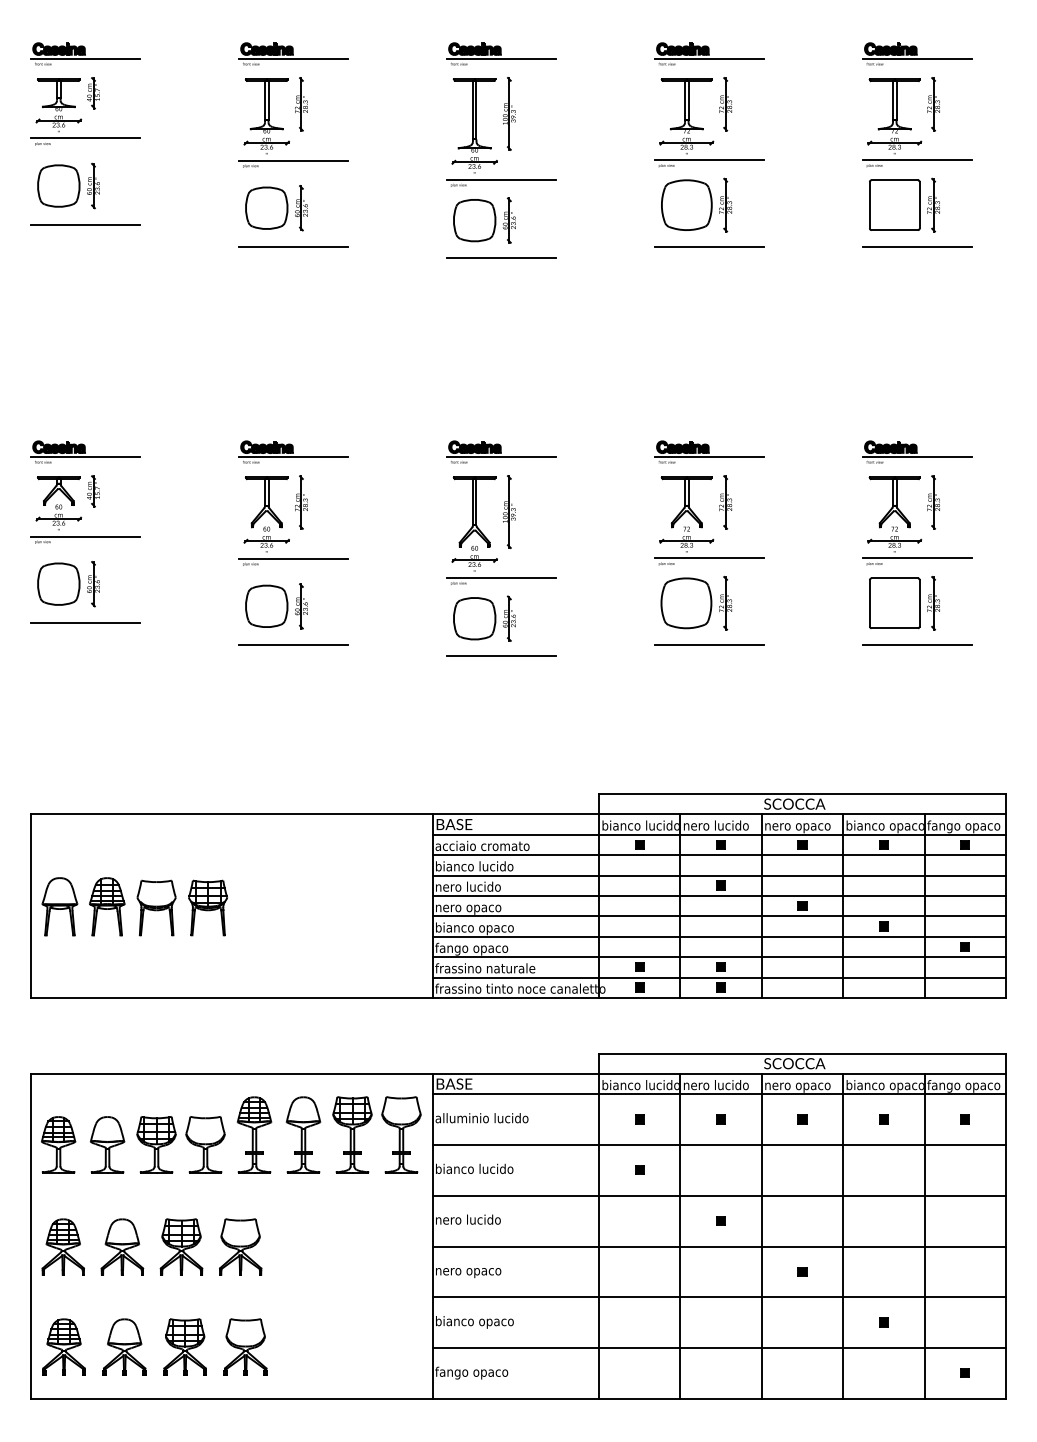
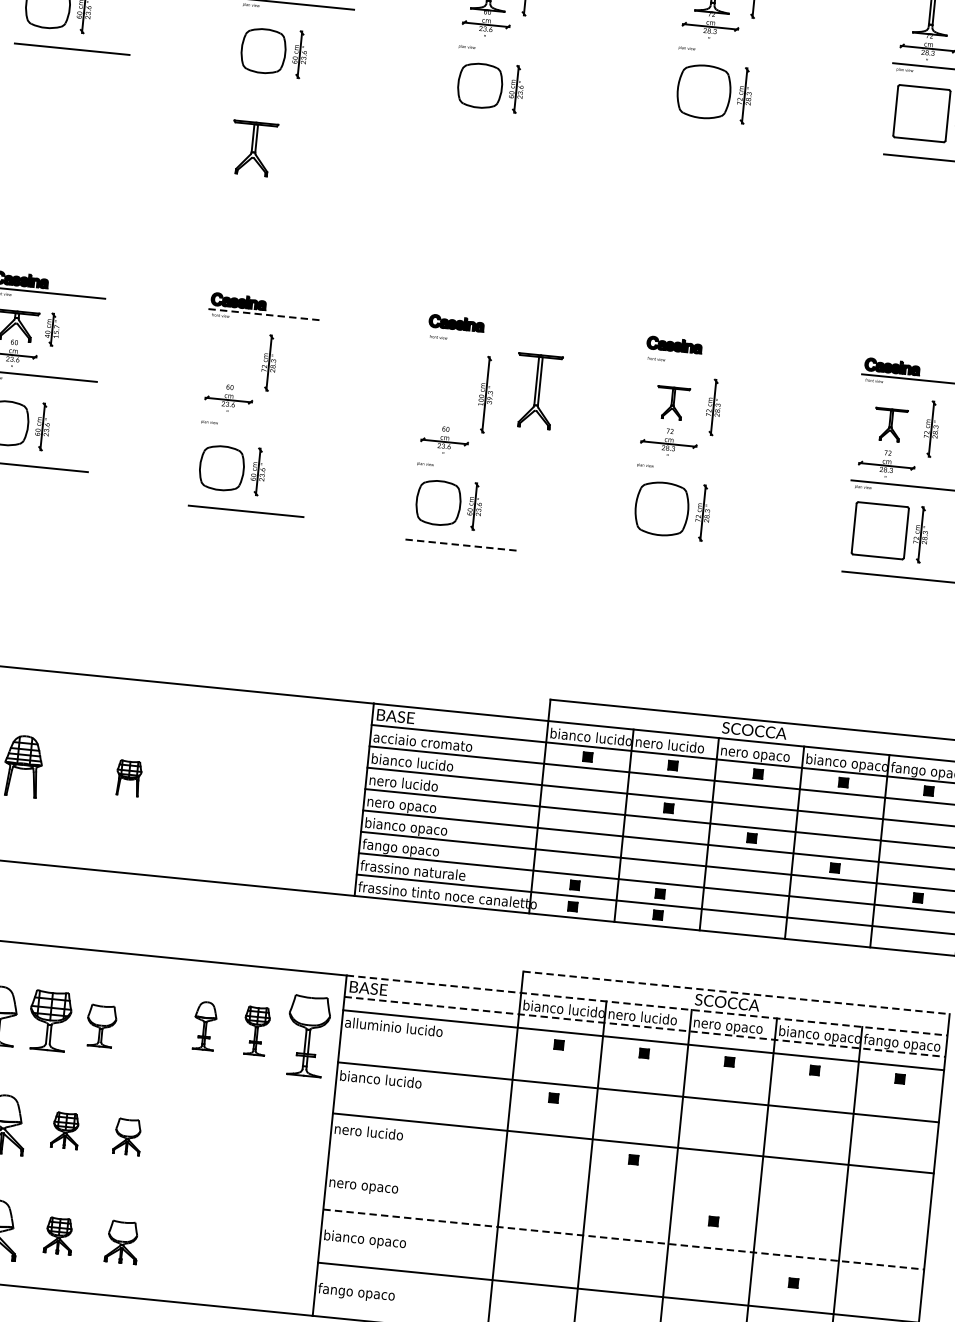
line: (709, 160) -> (732, 47), removed
line: (501, 179) -> (512, 45), removed
line: (293, 246) -> (287, 94), removed
line: (709, 247) -> (723, 138), removed
line: (501, 258) -> (504, 128), removed
line: (293, 457) -> (265, 315), solid -> dashed
line: (501, 457) -> (483, 336), removed
line: (709, 457) -> (701, 358), removed
part: (266, 502) -> (253, 148), moved
part: (686, 502) -> (672, 403), size x0.6
part: (894, 502) -> (890, 425), size x0.6
part: (474, 511) -> (537, 390), moved
line: (293, 558) -> (254, 420), removed
line: (709, 558) -> (690, 464), removed
line: (501, 577) -> (470, 462), removed
line: (709, 645) -> (681, 555), removed
line: (501, 656) -> (462, 545), solid -> dashed
part: (156, 907) -> (74, 772), removed
part: (207, 907) -> (128, 777), size x0.6
line: (803, 1053) -> (737, 992), solid -> dashed
line: (719, 1073) -> (647, 1005), solid -> dashed
line: (719, 1094) -> (645, 1027), solid -> dashed
part: (254, 1134) -> (153, 1020), removed
part: (303, 1134) -> (205, 1025), size x0.6
part: (352, 1134) -> (256, 1030), size x0.6
part: (205, 1144) -> (101, 1025), size x0.7
line: (718, 1145) -> (642, 1040), moved
line: (718, 1195) -> (637, 1091), moved
part: (181, 1246) -> (65, 1130), size x0.6
part: (240, 1246) -> (127, 1136), size x0.6
line: (718, 1246) -> (632, 1143), moved
line: (719, 1297) -> (624, 1239), solid -> dashed
part: (184, 1346) -> (58, 1235), size x0.6
part: (245, 1346) -> (122, 1241), size x0.7

